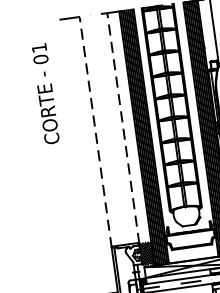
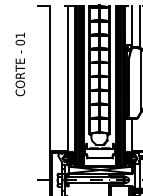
text: (46, 93) -> (20, 64), moved
line: (123, 128) -> (67, 78), dashed -> solid
line: (96, 133) -> (50, 79), dashed -> solid

